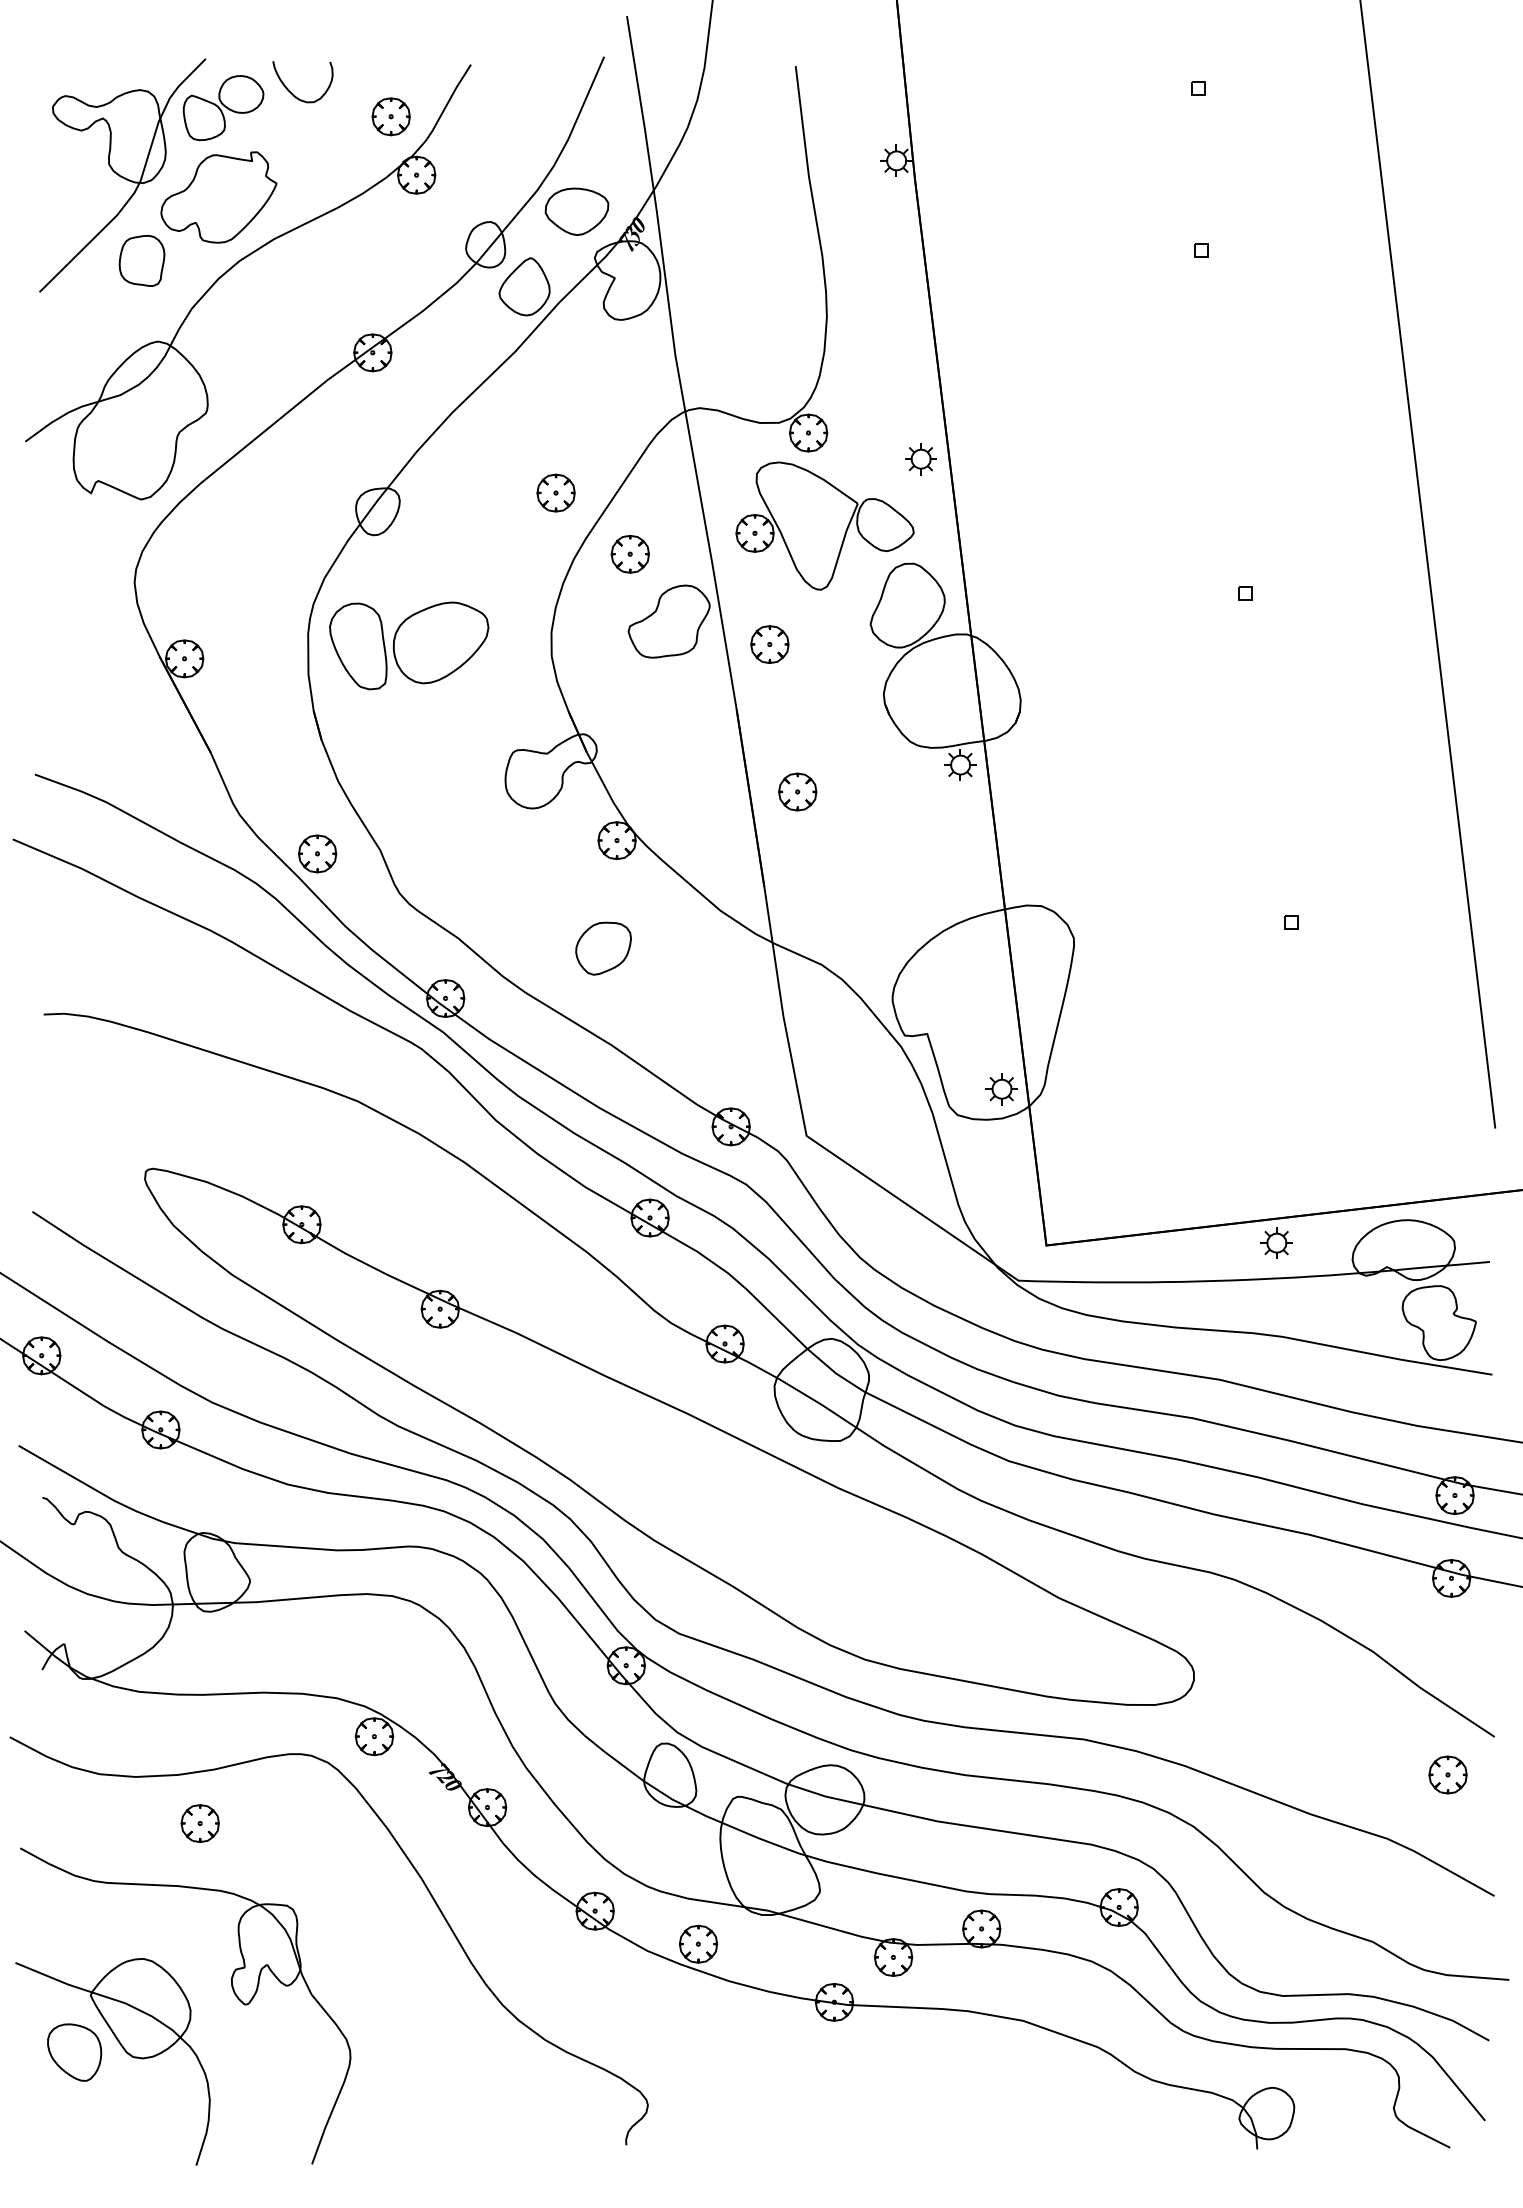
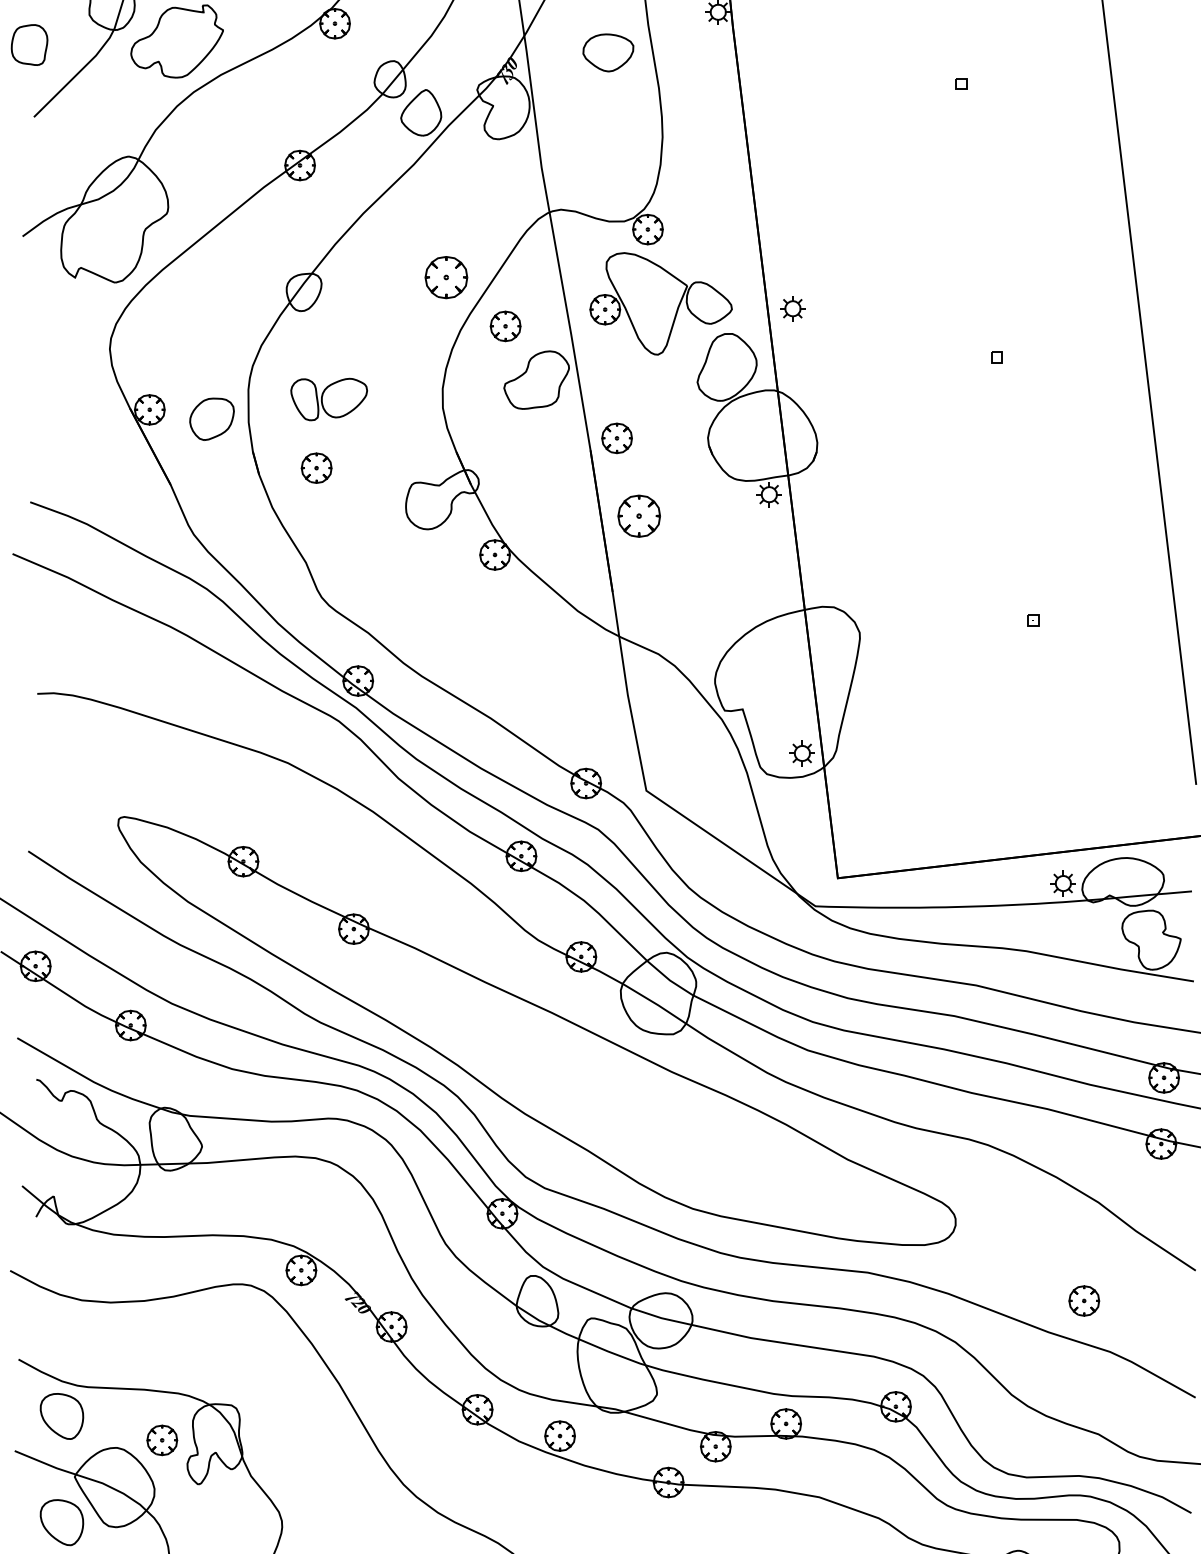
part: (576, 211) -> (607, 52), moved
part: (141, 260) -> (29, 44), moved
part: (920, 459) -> (792, 308), moved
part: (555, 492) -> (445, 277), size x1.4
part: (769, 644) -> (616, 438), moved
part: (409, 645) -> (329, 399), size x0.6
part: (797, 791) -> (639, 515), size x1.4
part: (317, 853) -> (316, 467), moved
part: (603, 948) -> (211, 419), moved
part: (1276, 1242) -> (1063, 883), moved
part: (1447, 1774) -> (1083, 1300), moved
part: (199, 1823) -> (161, 1440), moved
part: (74, 1919) -> (61, 1416), added

